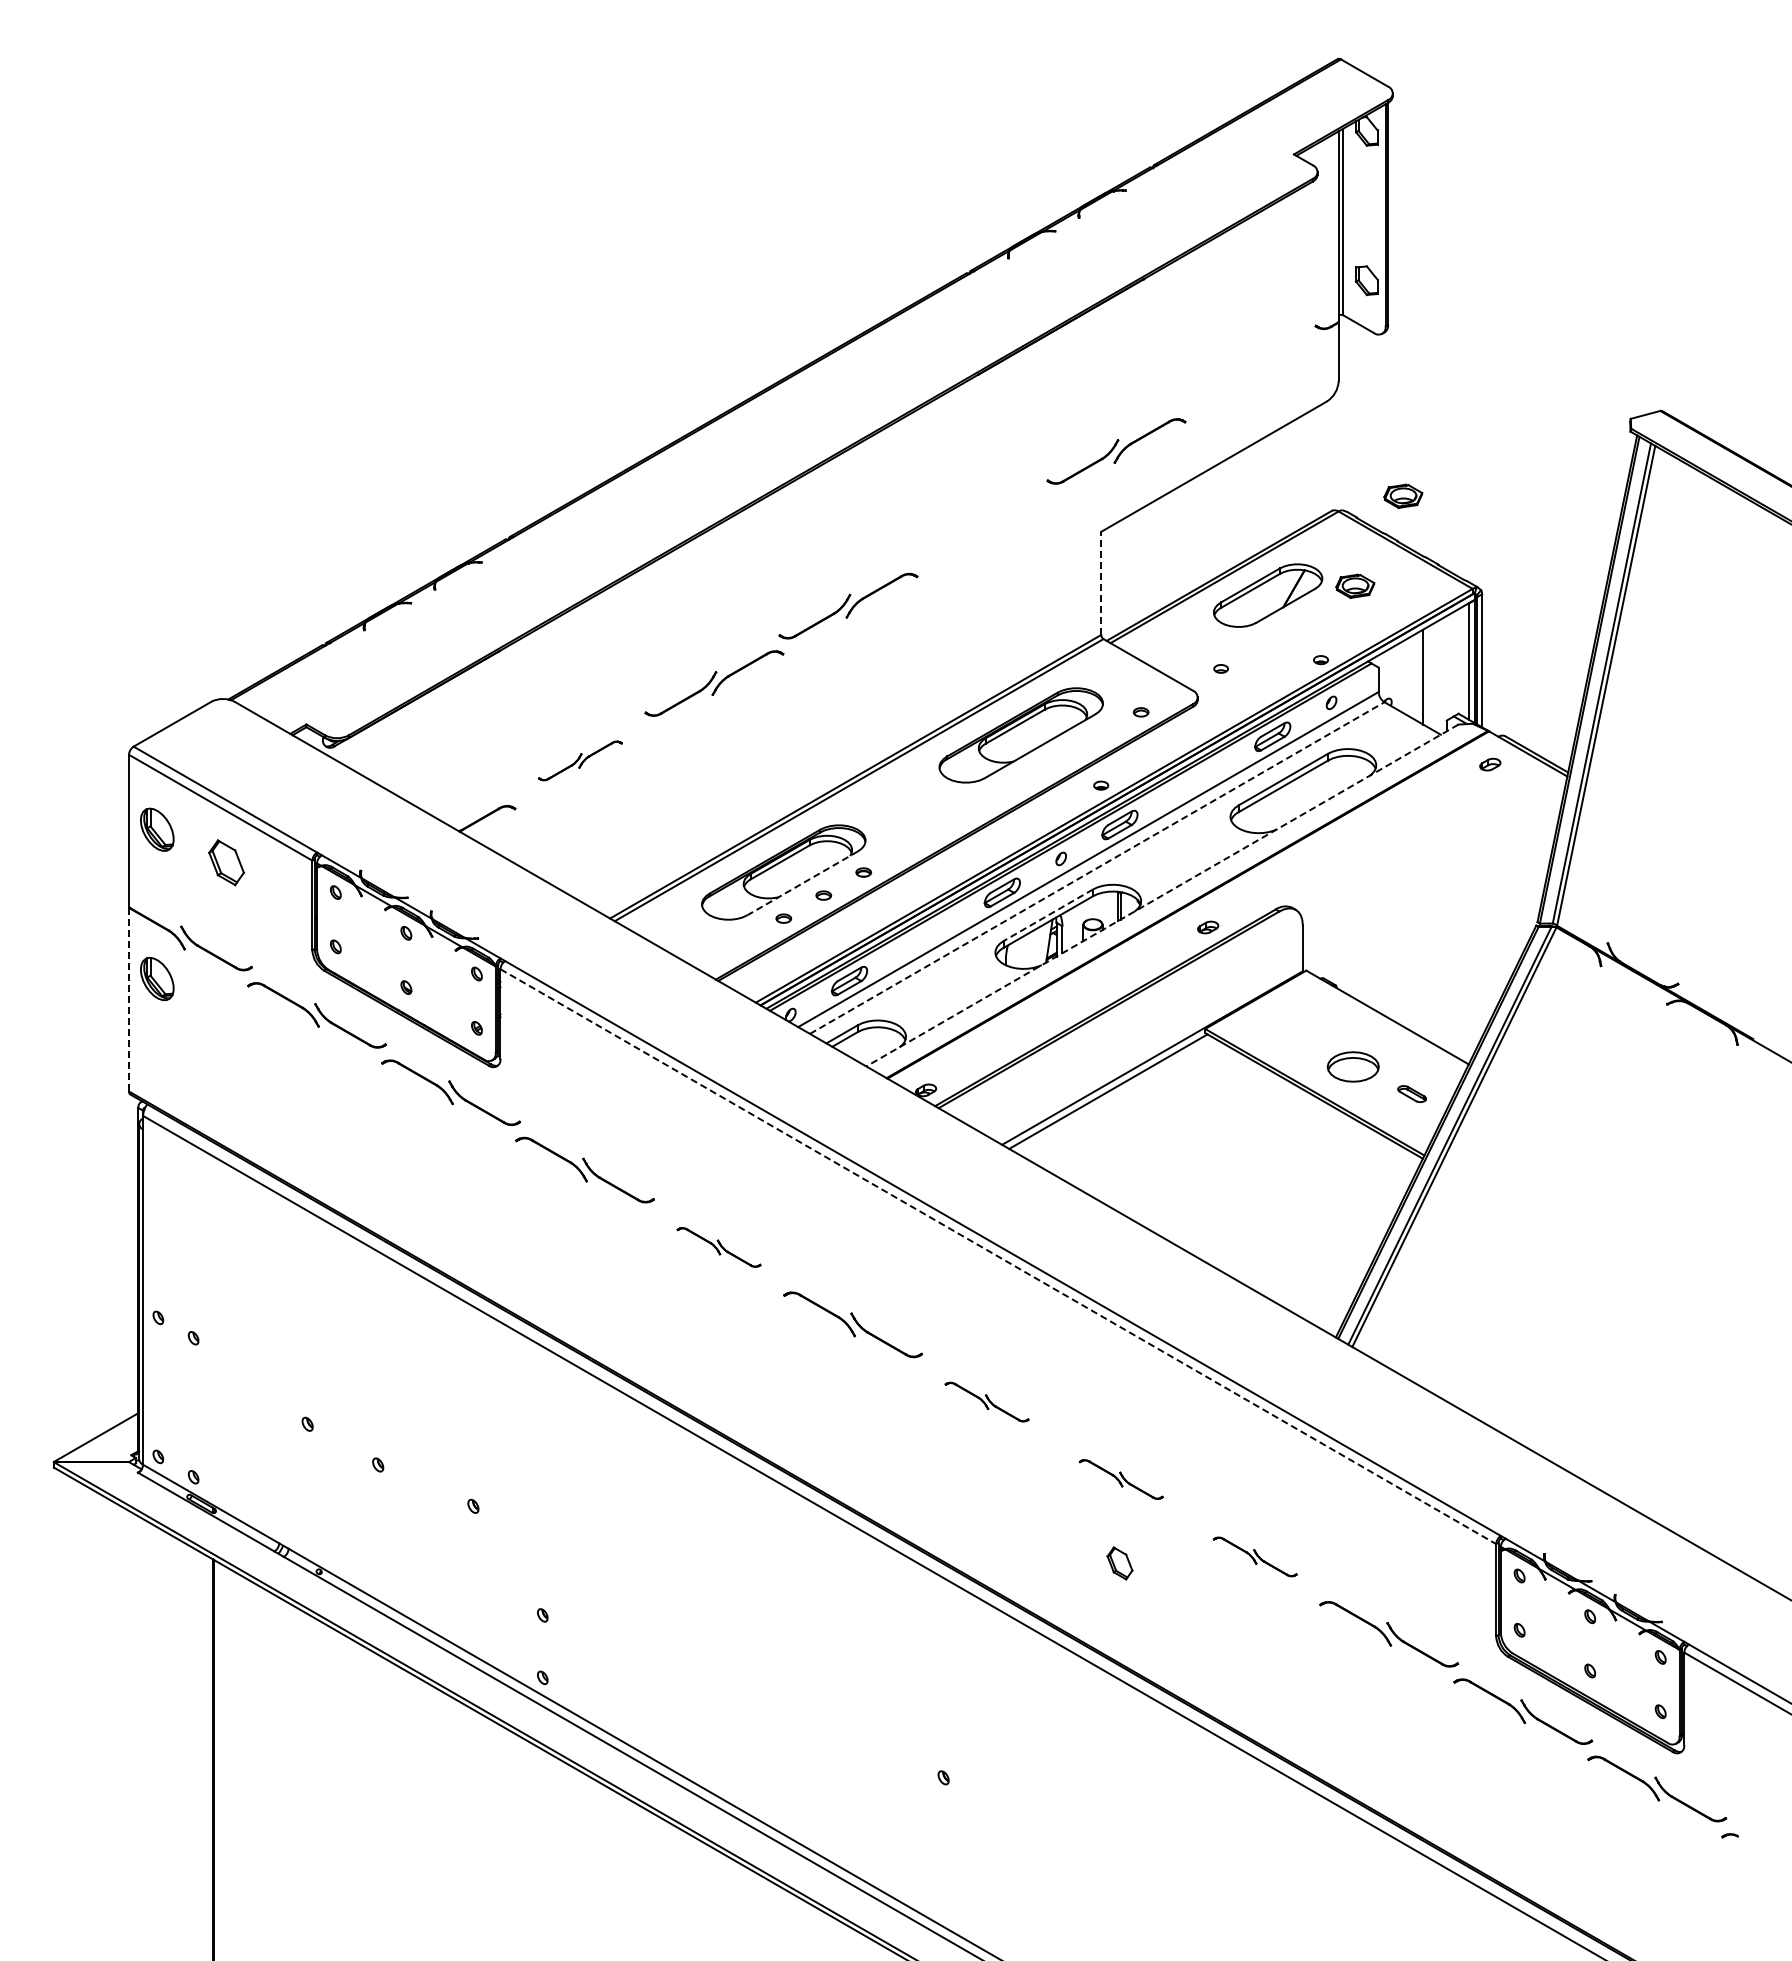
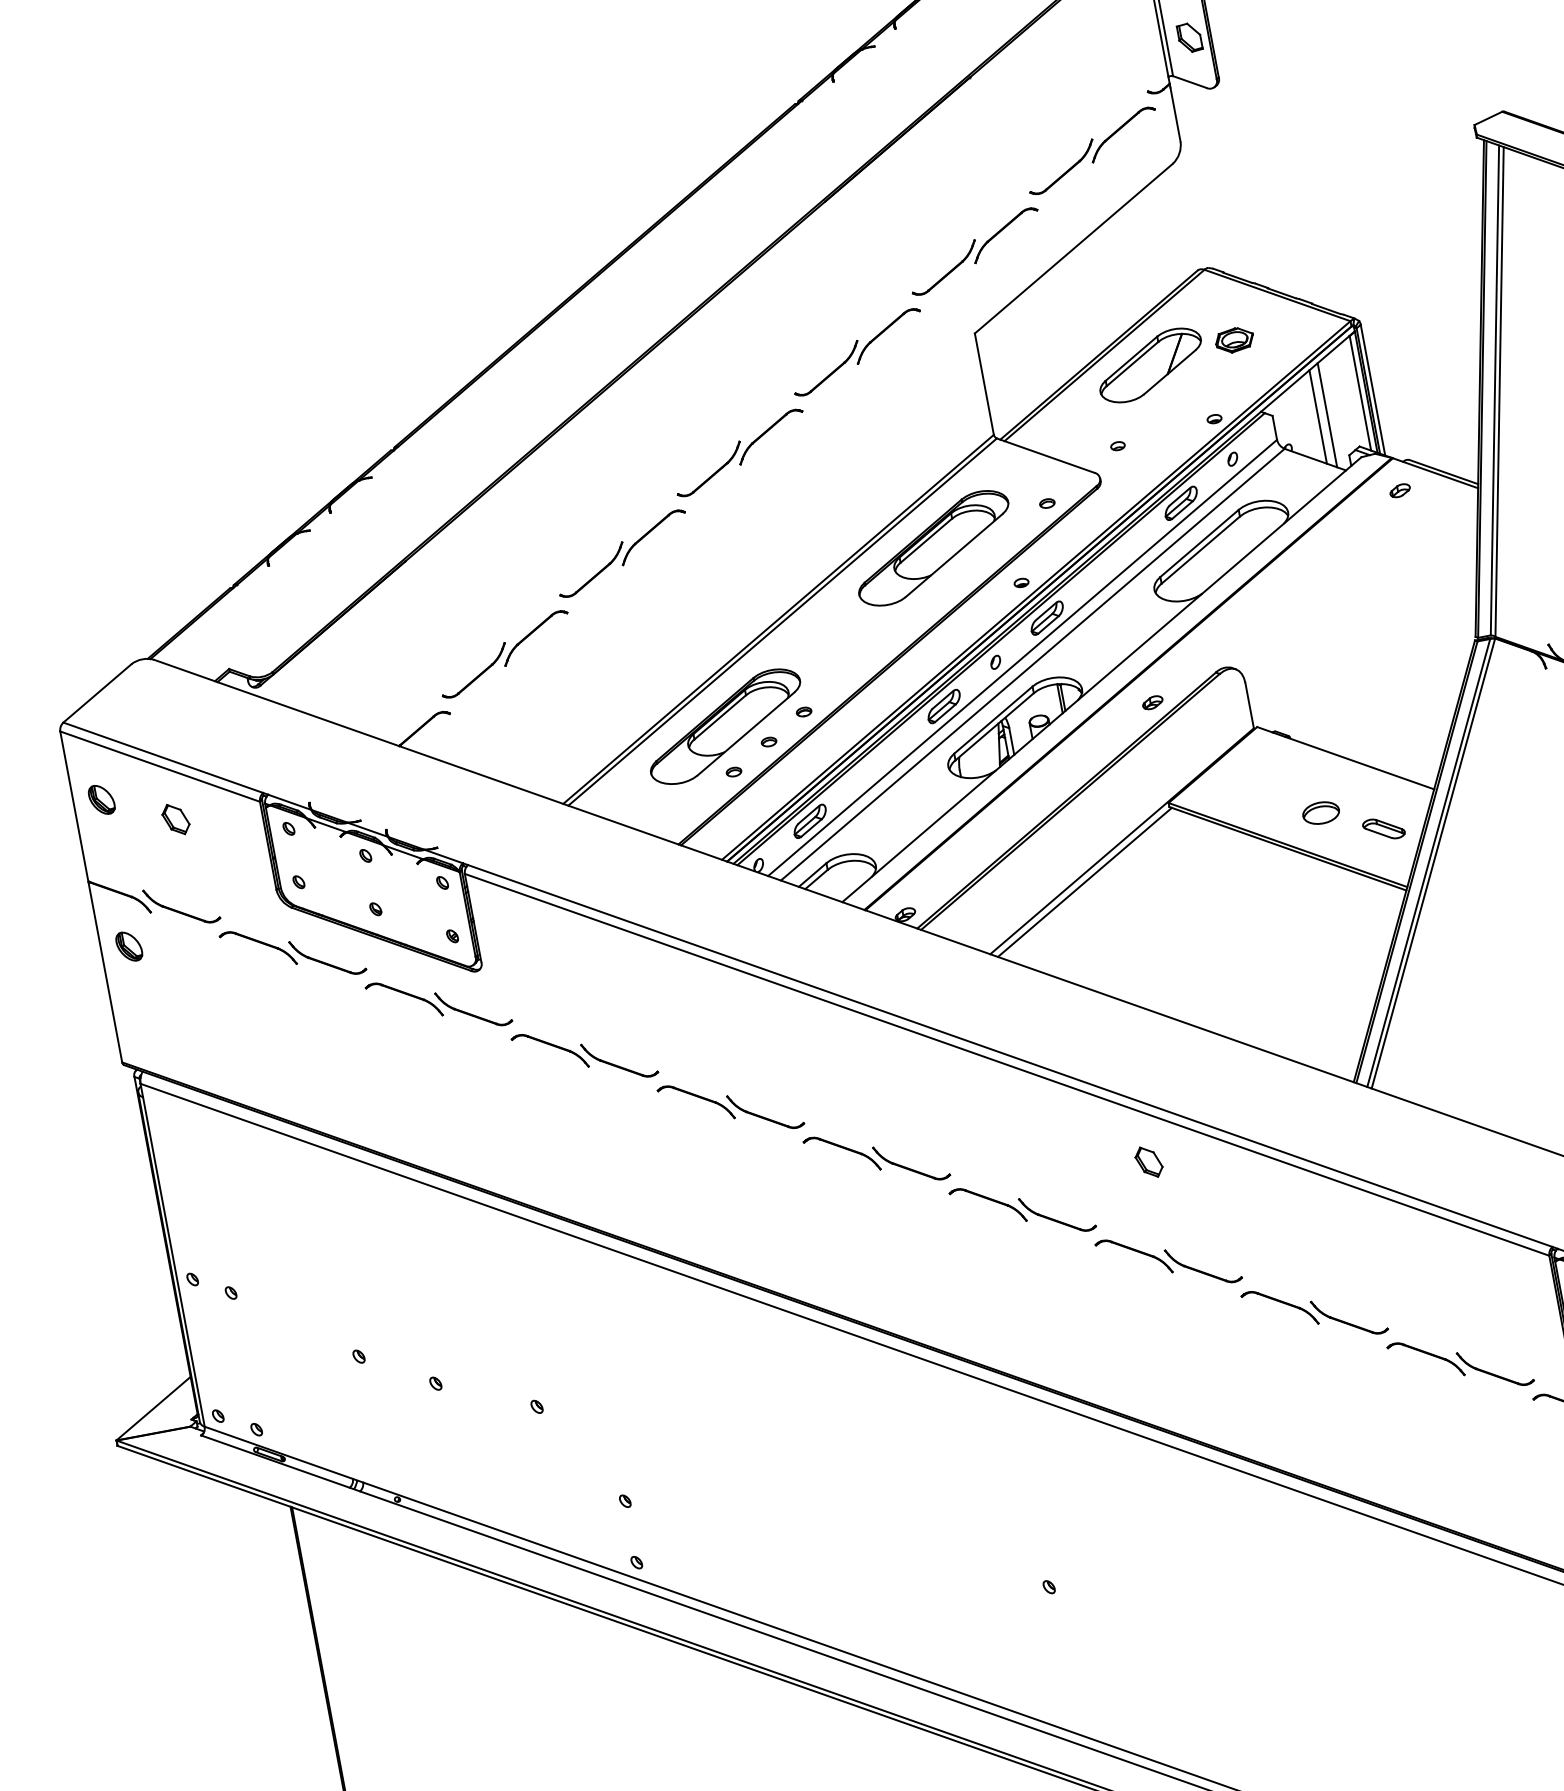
part: (1250, 373) -> (1092, 150), added
part: (1403, 495) -> (1265, 242), removed
part: (982, 528) -> (857, 352), added
line: (1101, 583) -> (984, 384), dashed -> solid
line: (1432, 677) -> (1327, 415), added
part: (580, 760) -> (505, 654), size x1.67
part: (156, 829) -> (101, 799), size x0.71
part: (226, 862) -> (175, 819), size x0.71
line: (1097, 868) -> (1033, 665), dashed -> solid
line: (802, 883) -> (745, 734), dashed -> solid
line: (1162, 895) -> (1102, 679), dashed -> solid
line: (1048, 915) -> (993, 720), dashed -> solid
part: (156, 978) -> (128, 946), size x0.71
line: (128, 999) -> (104, 972), dashed -> solid
part: (1353, 1066) -> (1321, 812), size x0.71
part: (1411, 1093) -> (1383, 828), size x1.43
part: (718, 1247) -> (730, 1107), size x1.67
line: (998, 1256) -> (1007, 1064), dashed -> solid
part: (986, 1401) -> (1022, 1209), size x1.67
part: (1121, 1479) -> (1169, 1261), size x1.67
part: (1255, 1556) -> (1315, 1312), size x1.67
part: (1119, 1563) -> (1148, 1162), moved

